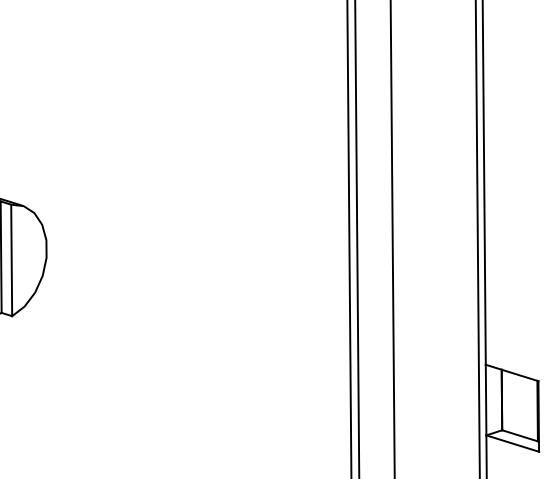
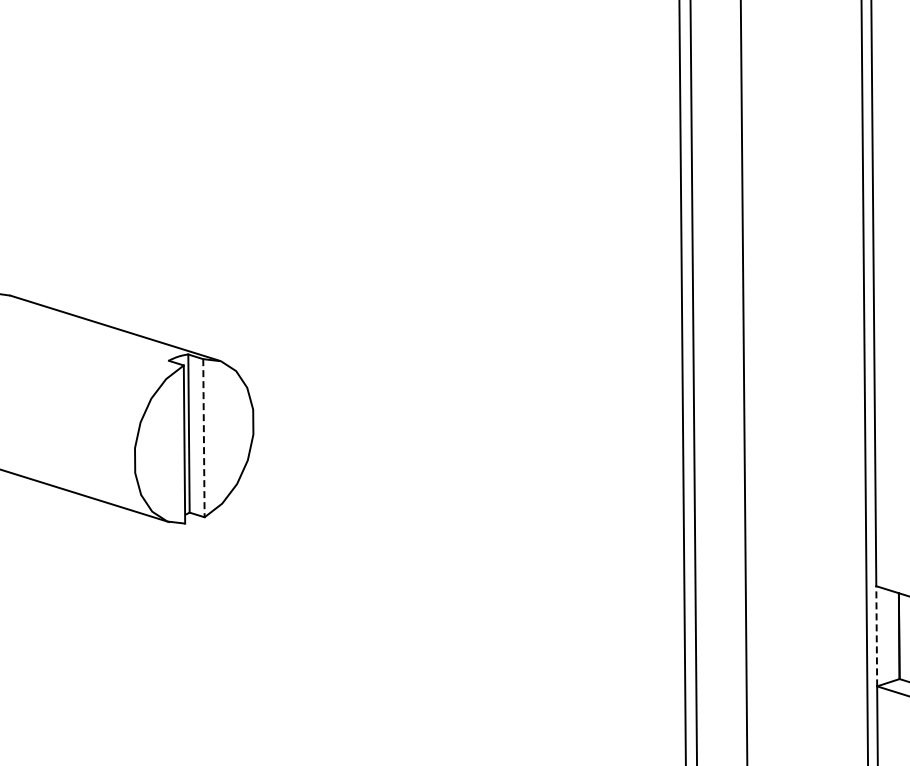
line: (11, 260) -> (203, 438), solid -> dashed
line: (485, 399) -> (876, 635), solid -> dashed

